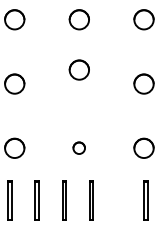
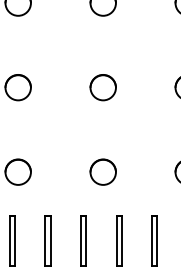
circle: (78, 69) -> (102, 86), moved
circle: (78, 147) -> (102, 171), size x1.67
line: (117, 200) -> (153, 240), added

